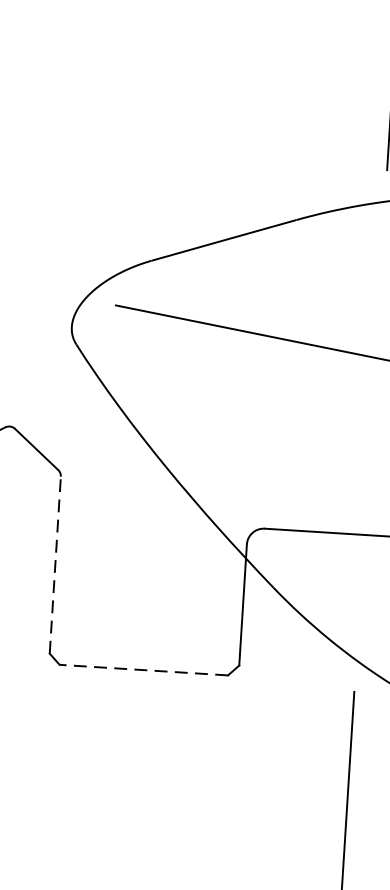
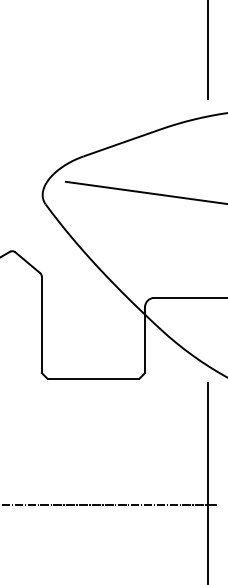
line: (54, 564) -> (41, 324), dashed -> solid
line: (143, 669) -> (93, 378), dashed -> solid

